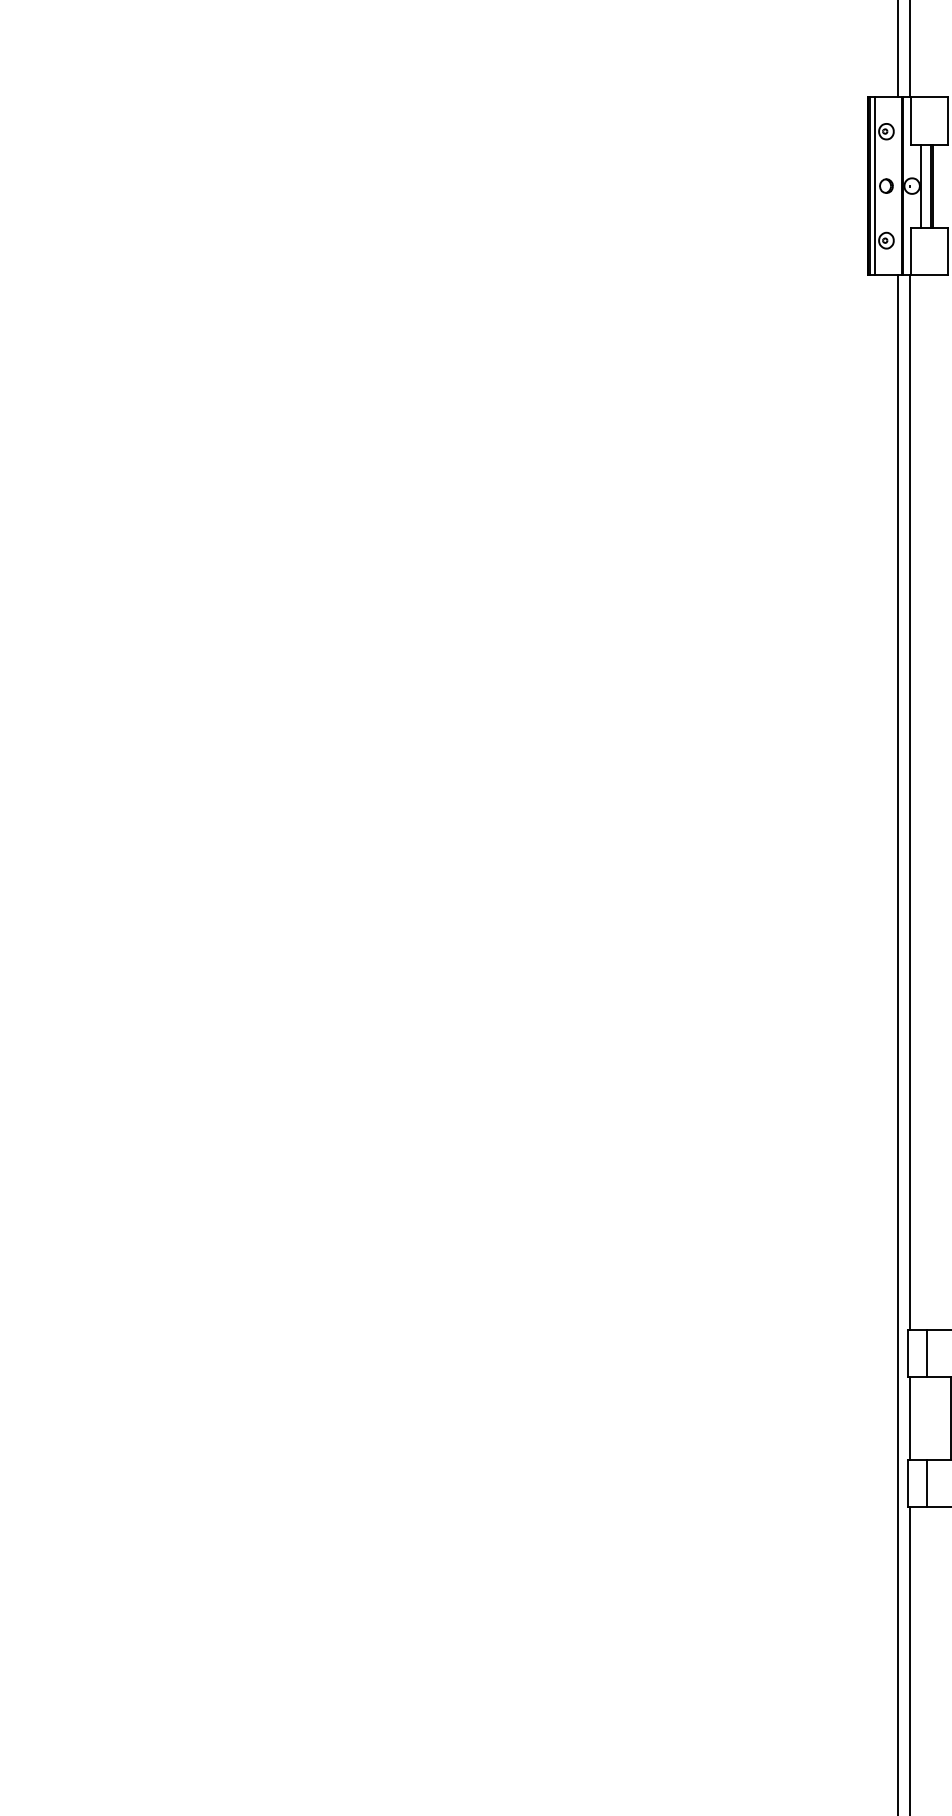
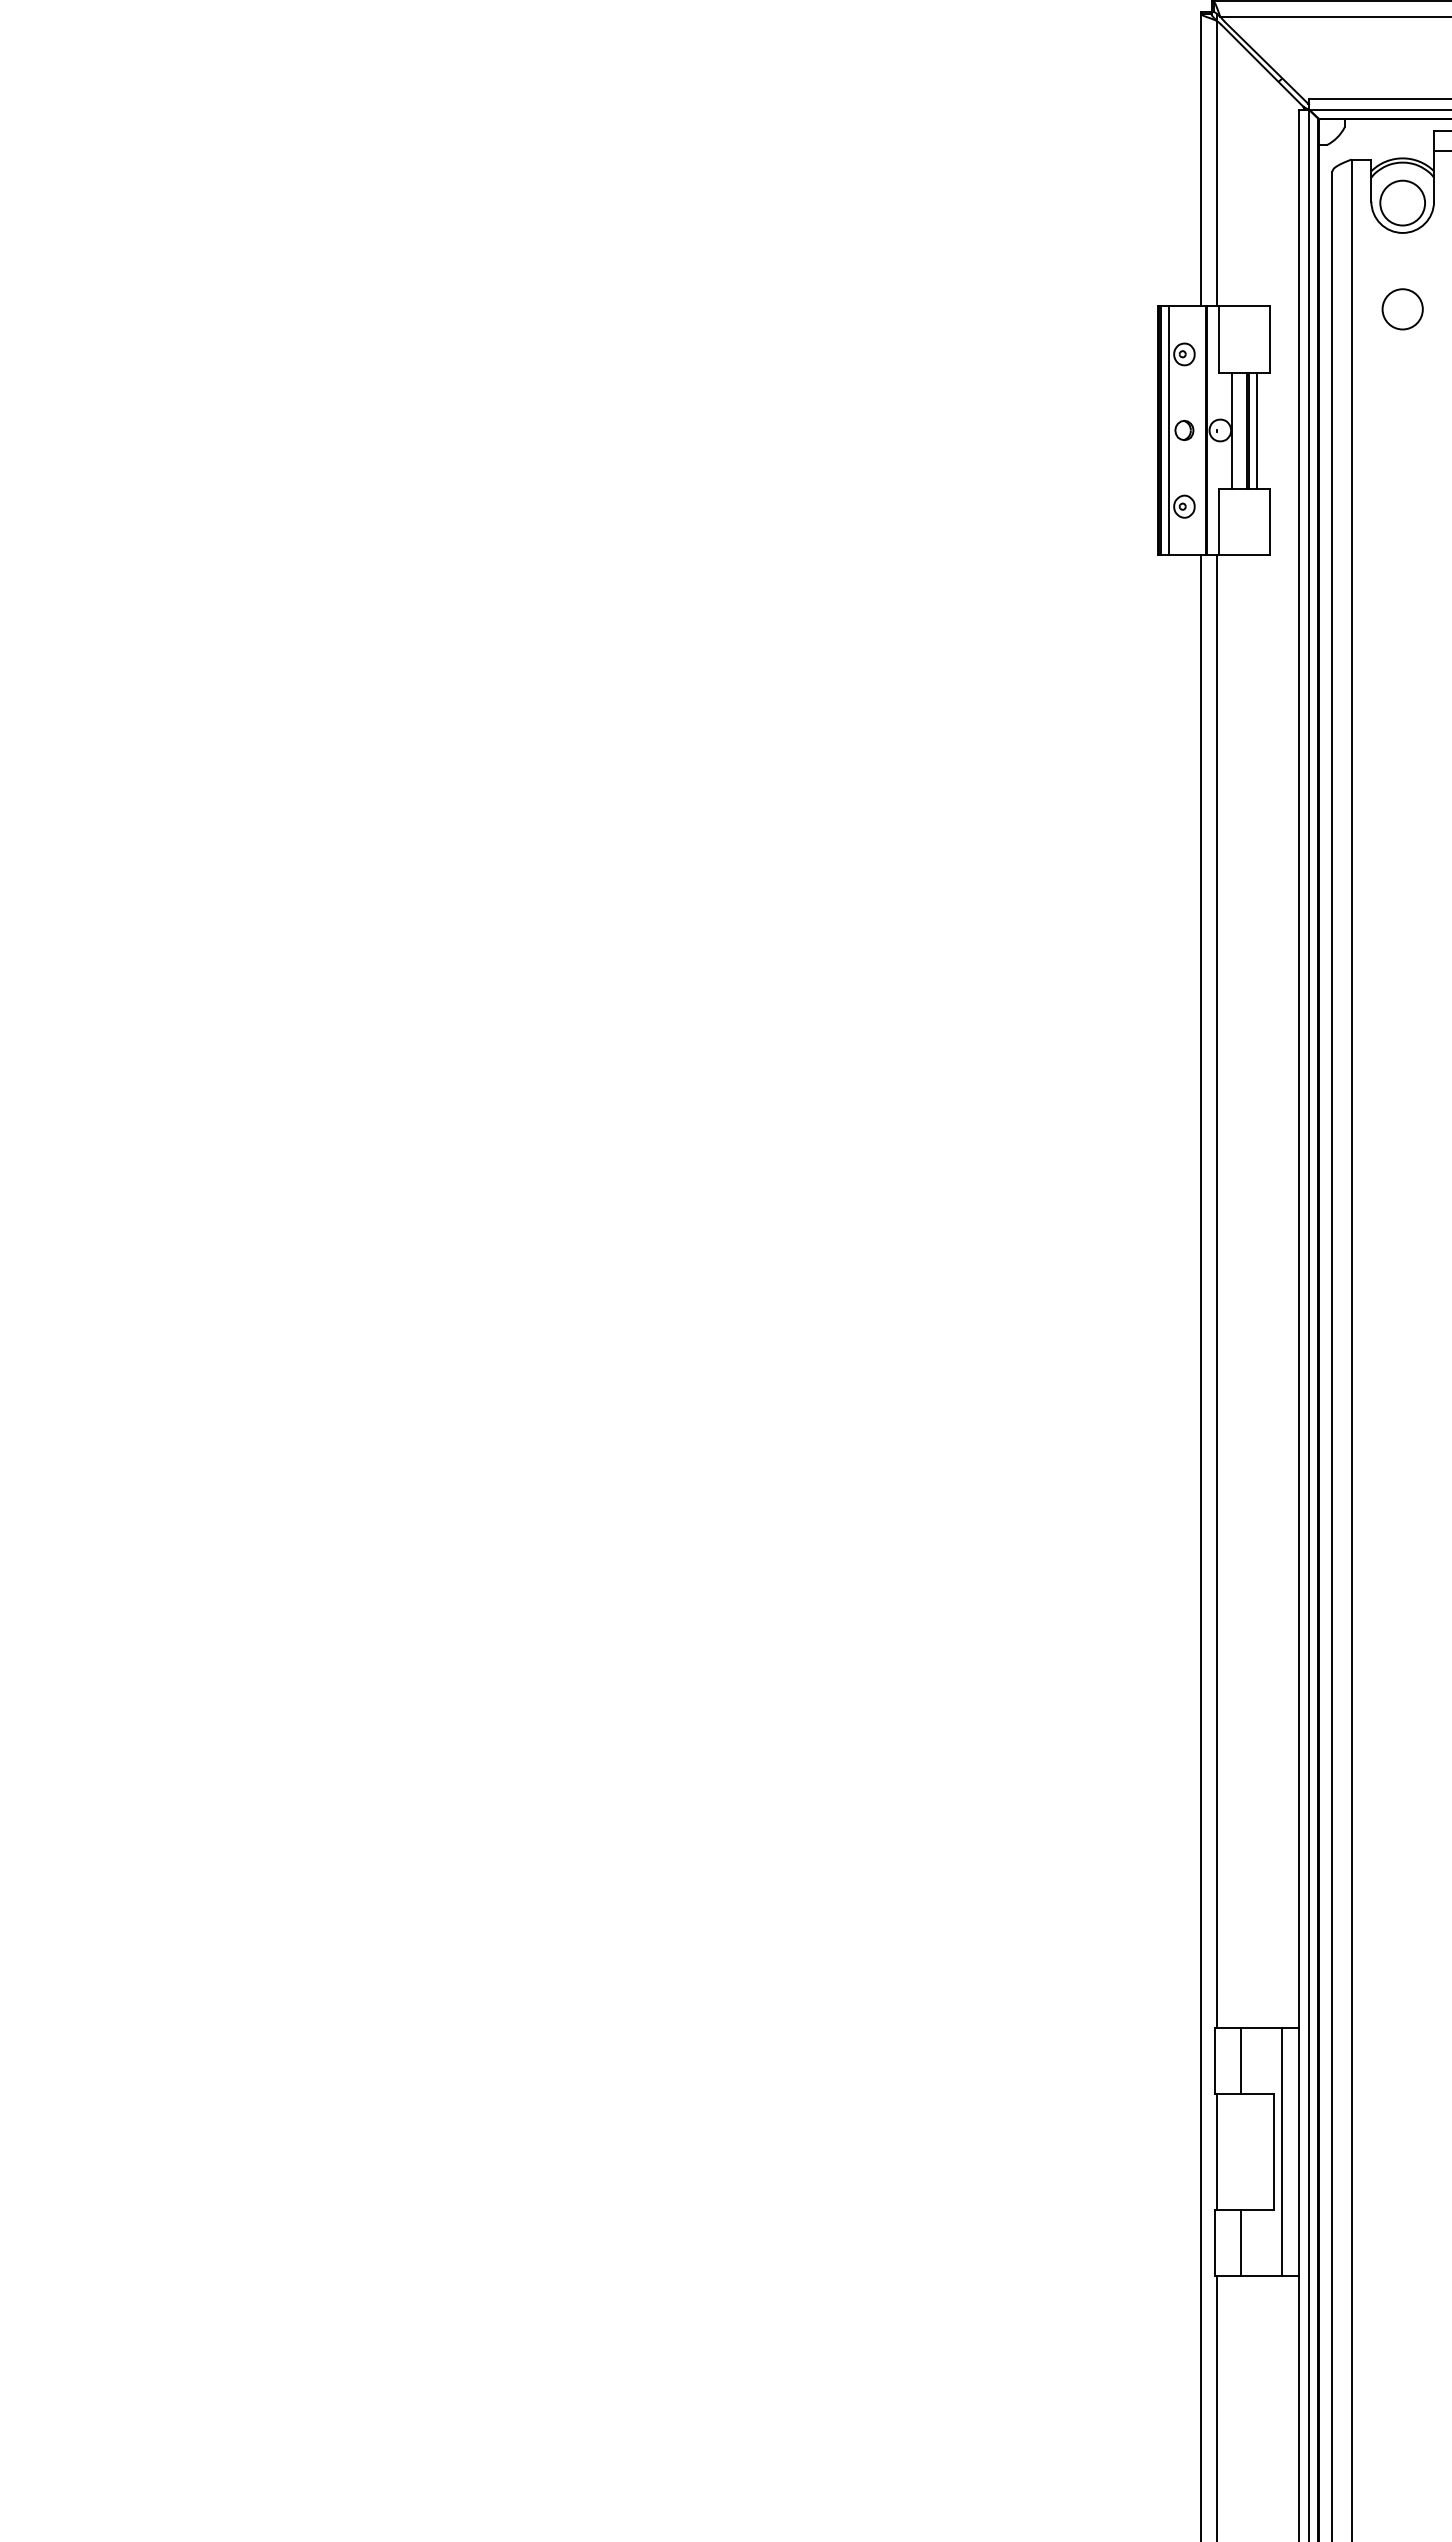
line: (938, 186) -> (1256, 430), added

